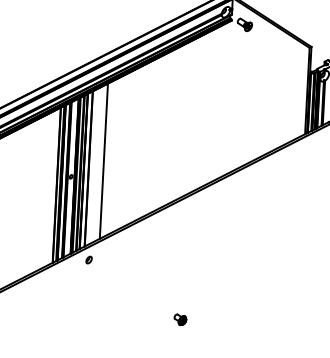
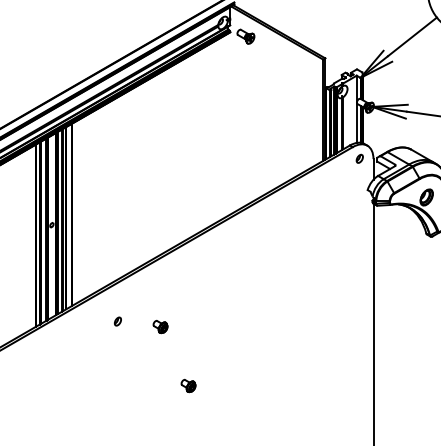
line: (104, 160) -> (89, 204), removed
part: (88, 259) -> (117, 321), moved
part: (159, 267) -> (160, 326), added

